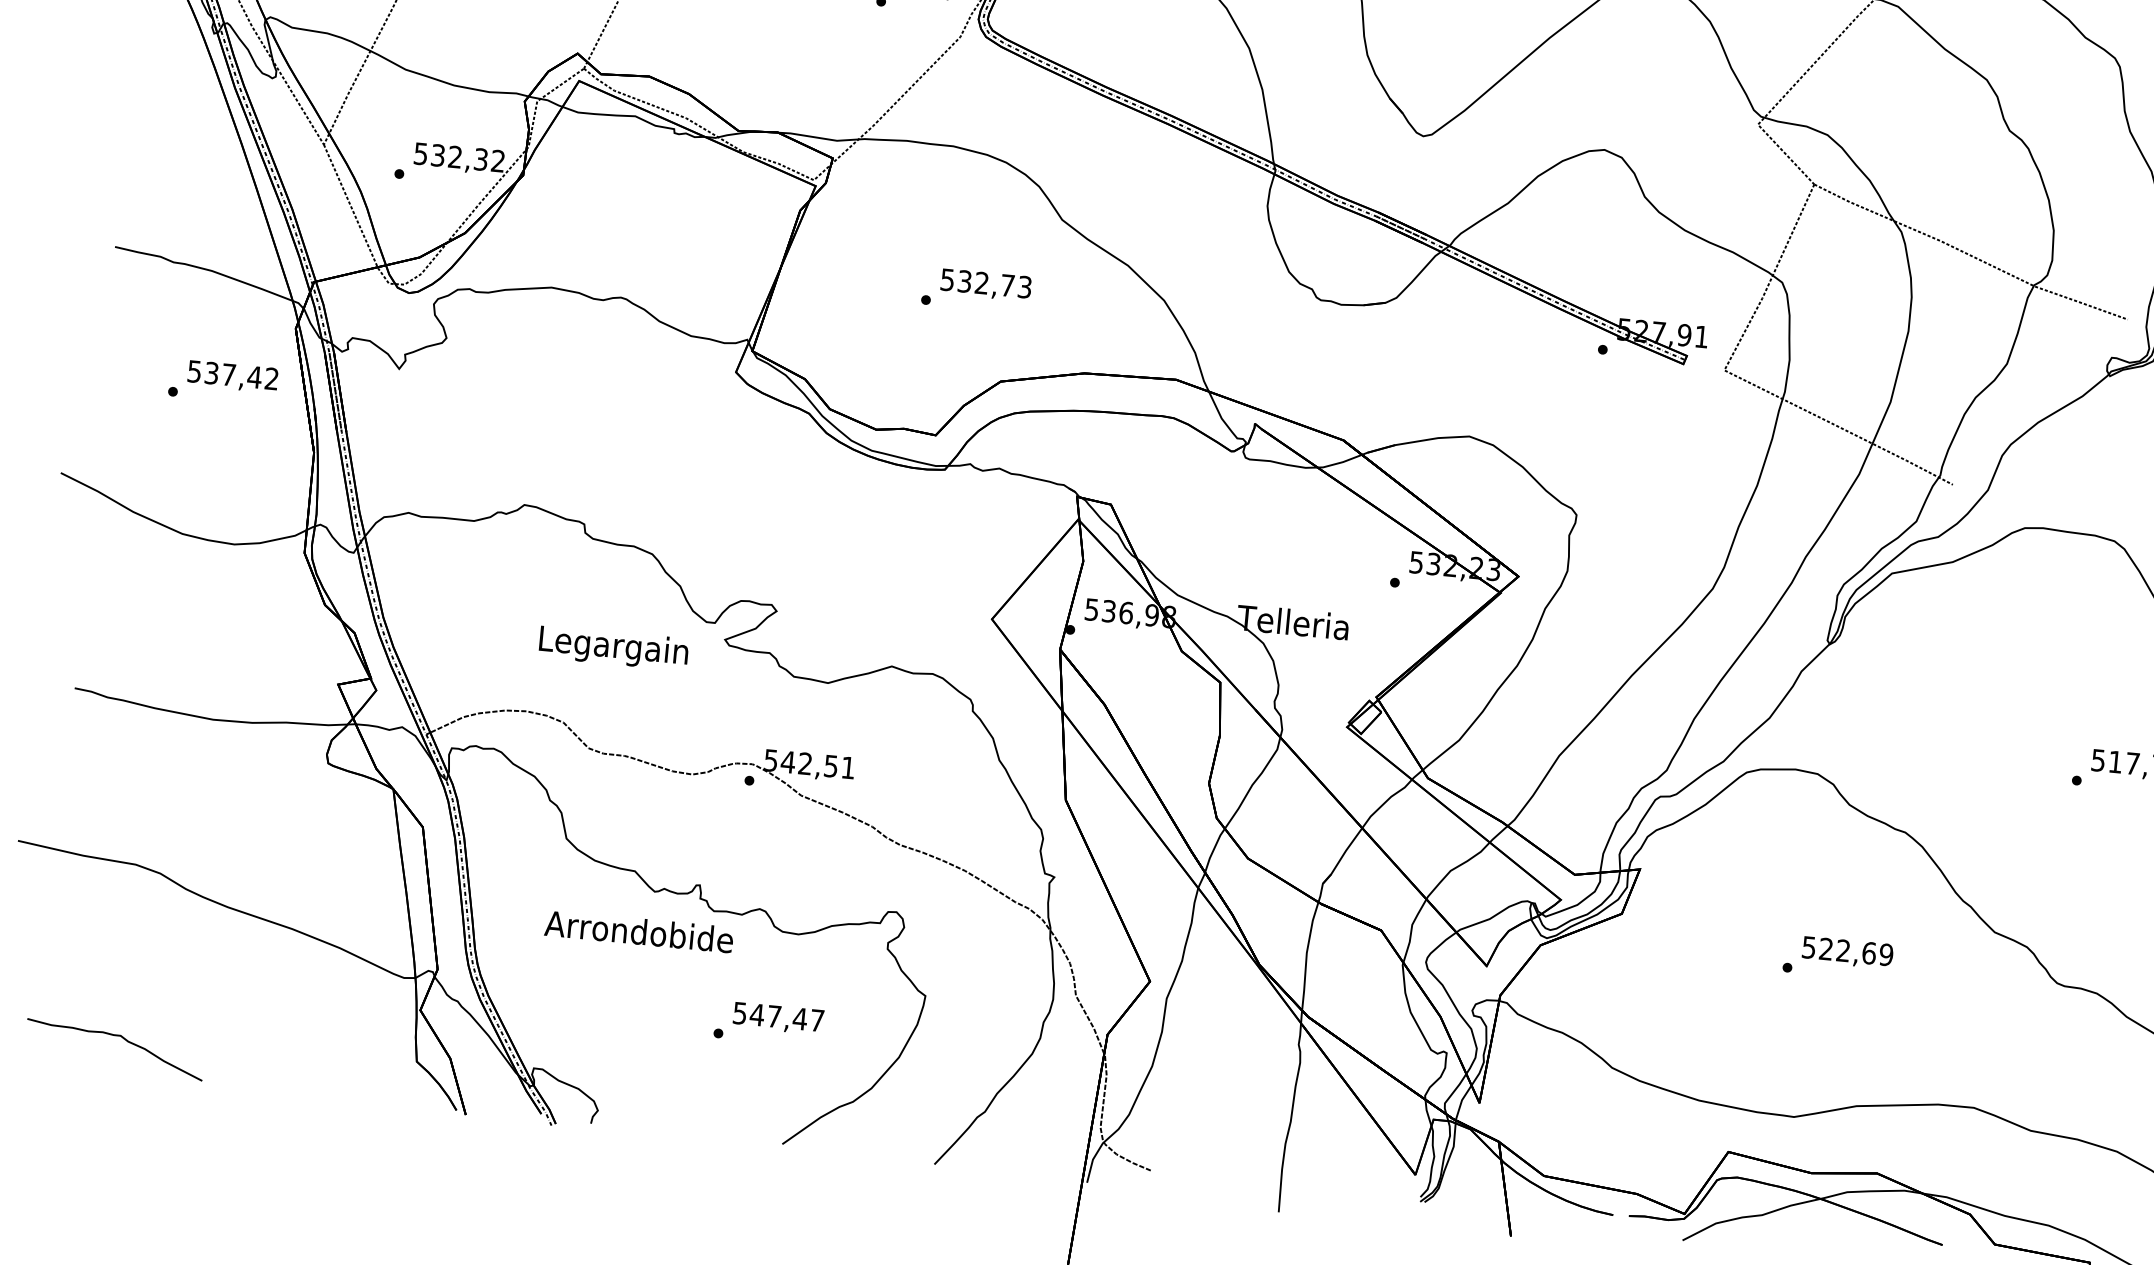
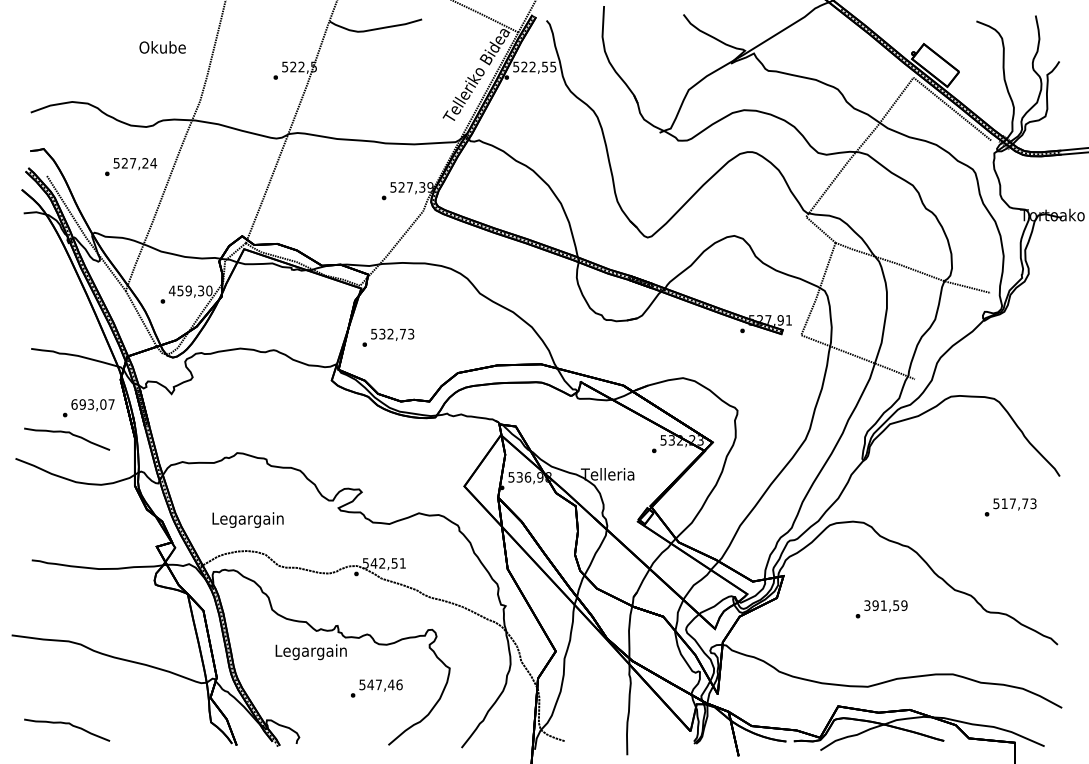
text: (459, 156) -> (190, 290), 532,32 -> 459,30
text: (976, 289) -> (388, 337), moved
text: (232, 375) -> (92, 404), 537,42 -> 693,07
curve: (174, 430) -> (67, 433), added
text: (612, 646) -> (247, 519), moved
text: (637, 935) -> (310, 652), Arrondobide -> Legargain
text: (1838, 950) -> (881, 605), 522,69 -> 391,59
text: (817, 1019) -> (399, 684), 547,47 -> 547,46

